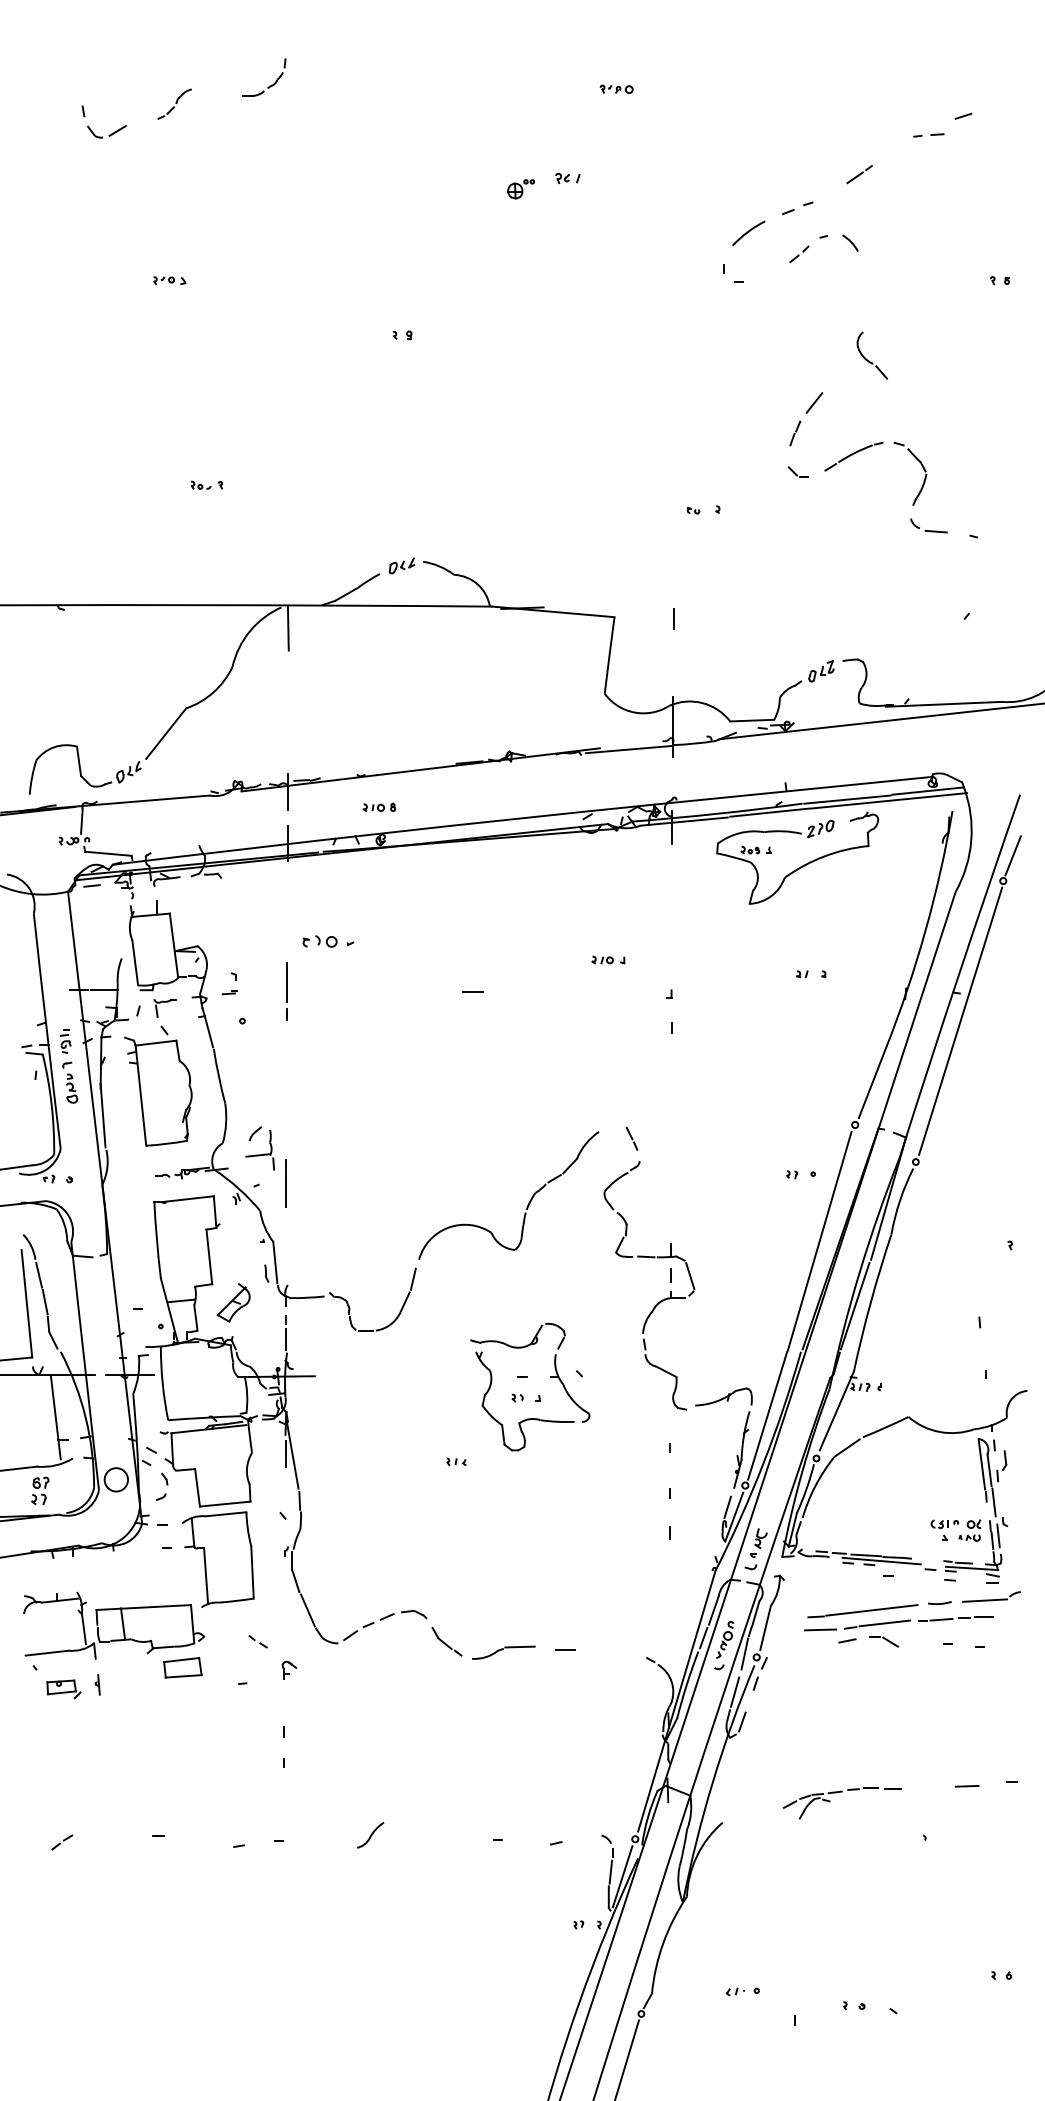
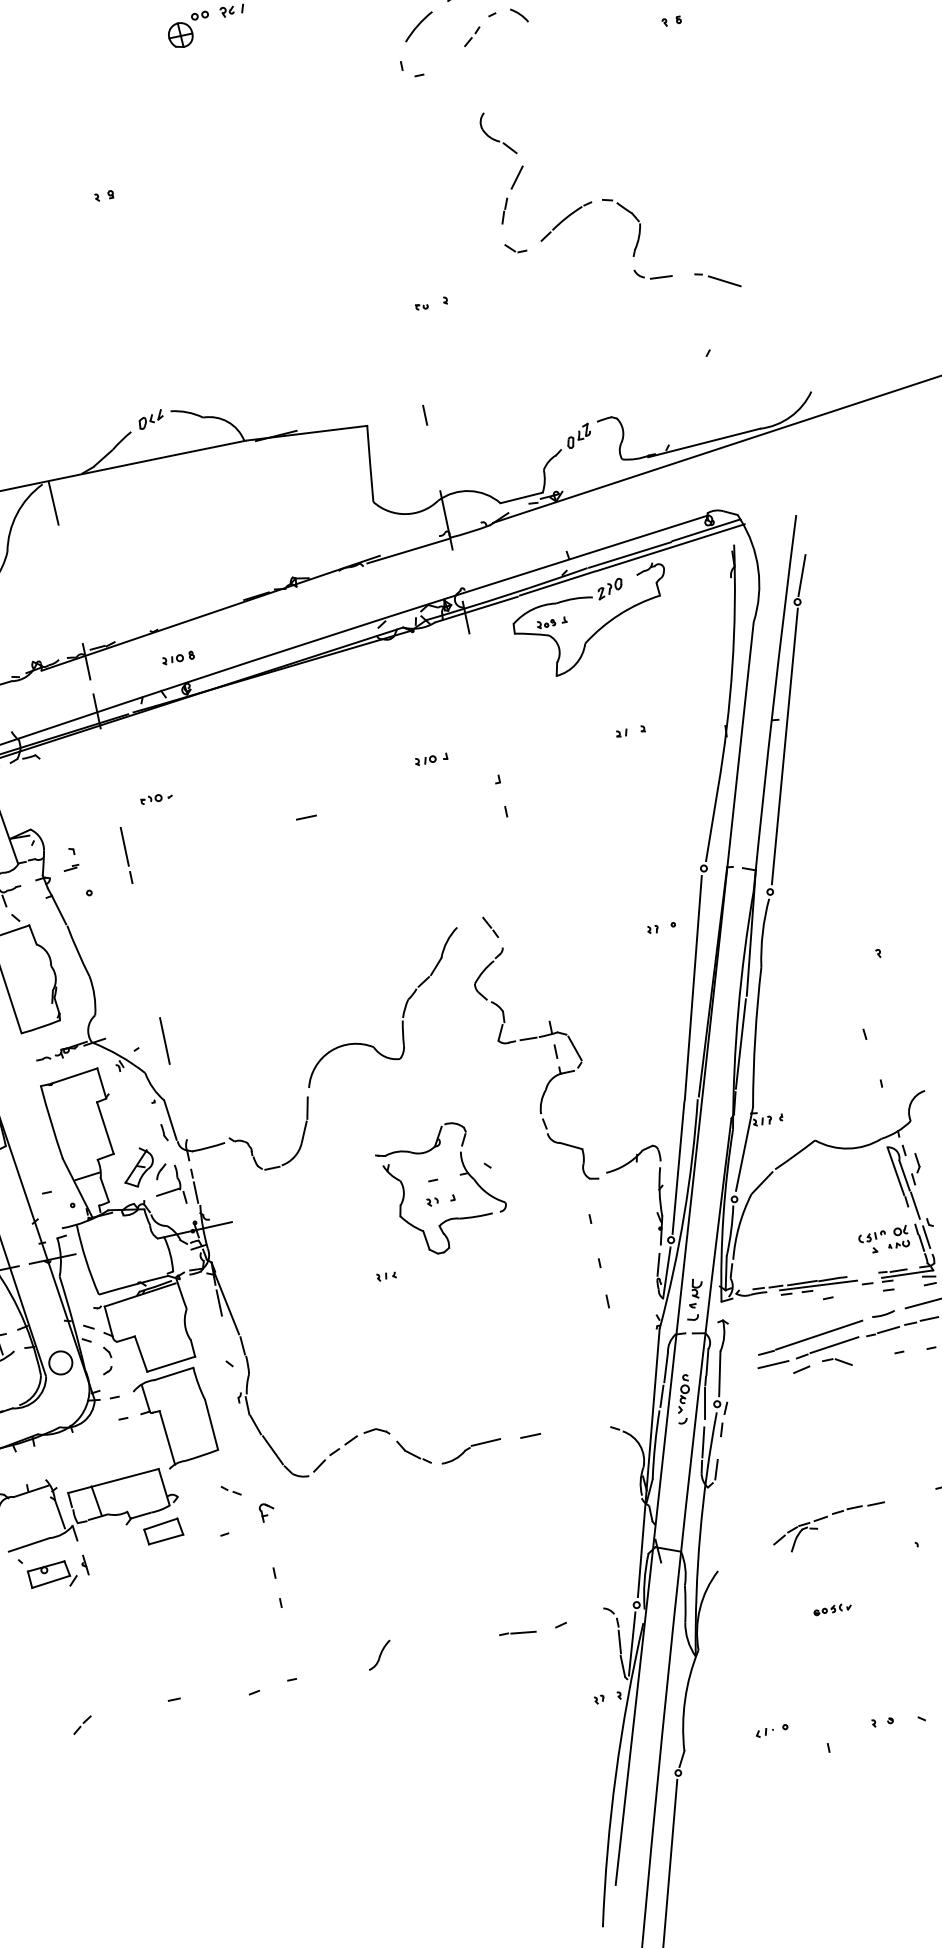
part: (520, 189) -> (188, 30), size x1.67
part: (871, 355) -> (496, 133), moved
line: (997, 548) -> (724, 281), added
part: (328, 941) -> (156, 798), size x0.62
part: (259, 1148) -> (168, 1185), moved
part: (63, 1689) -> (52, 1576), size x1.43
line: (517, 1842) -> (523, 1632), added
part: (827, 1884) -> (832, 1609), added

